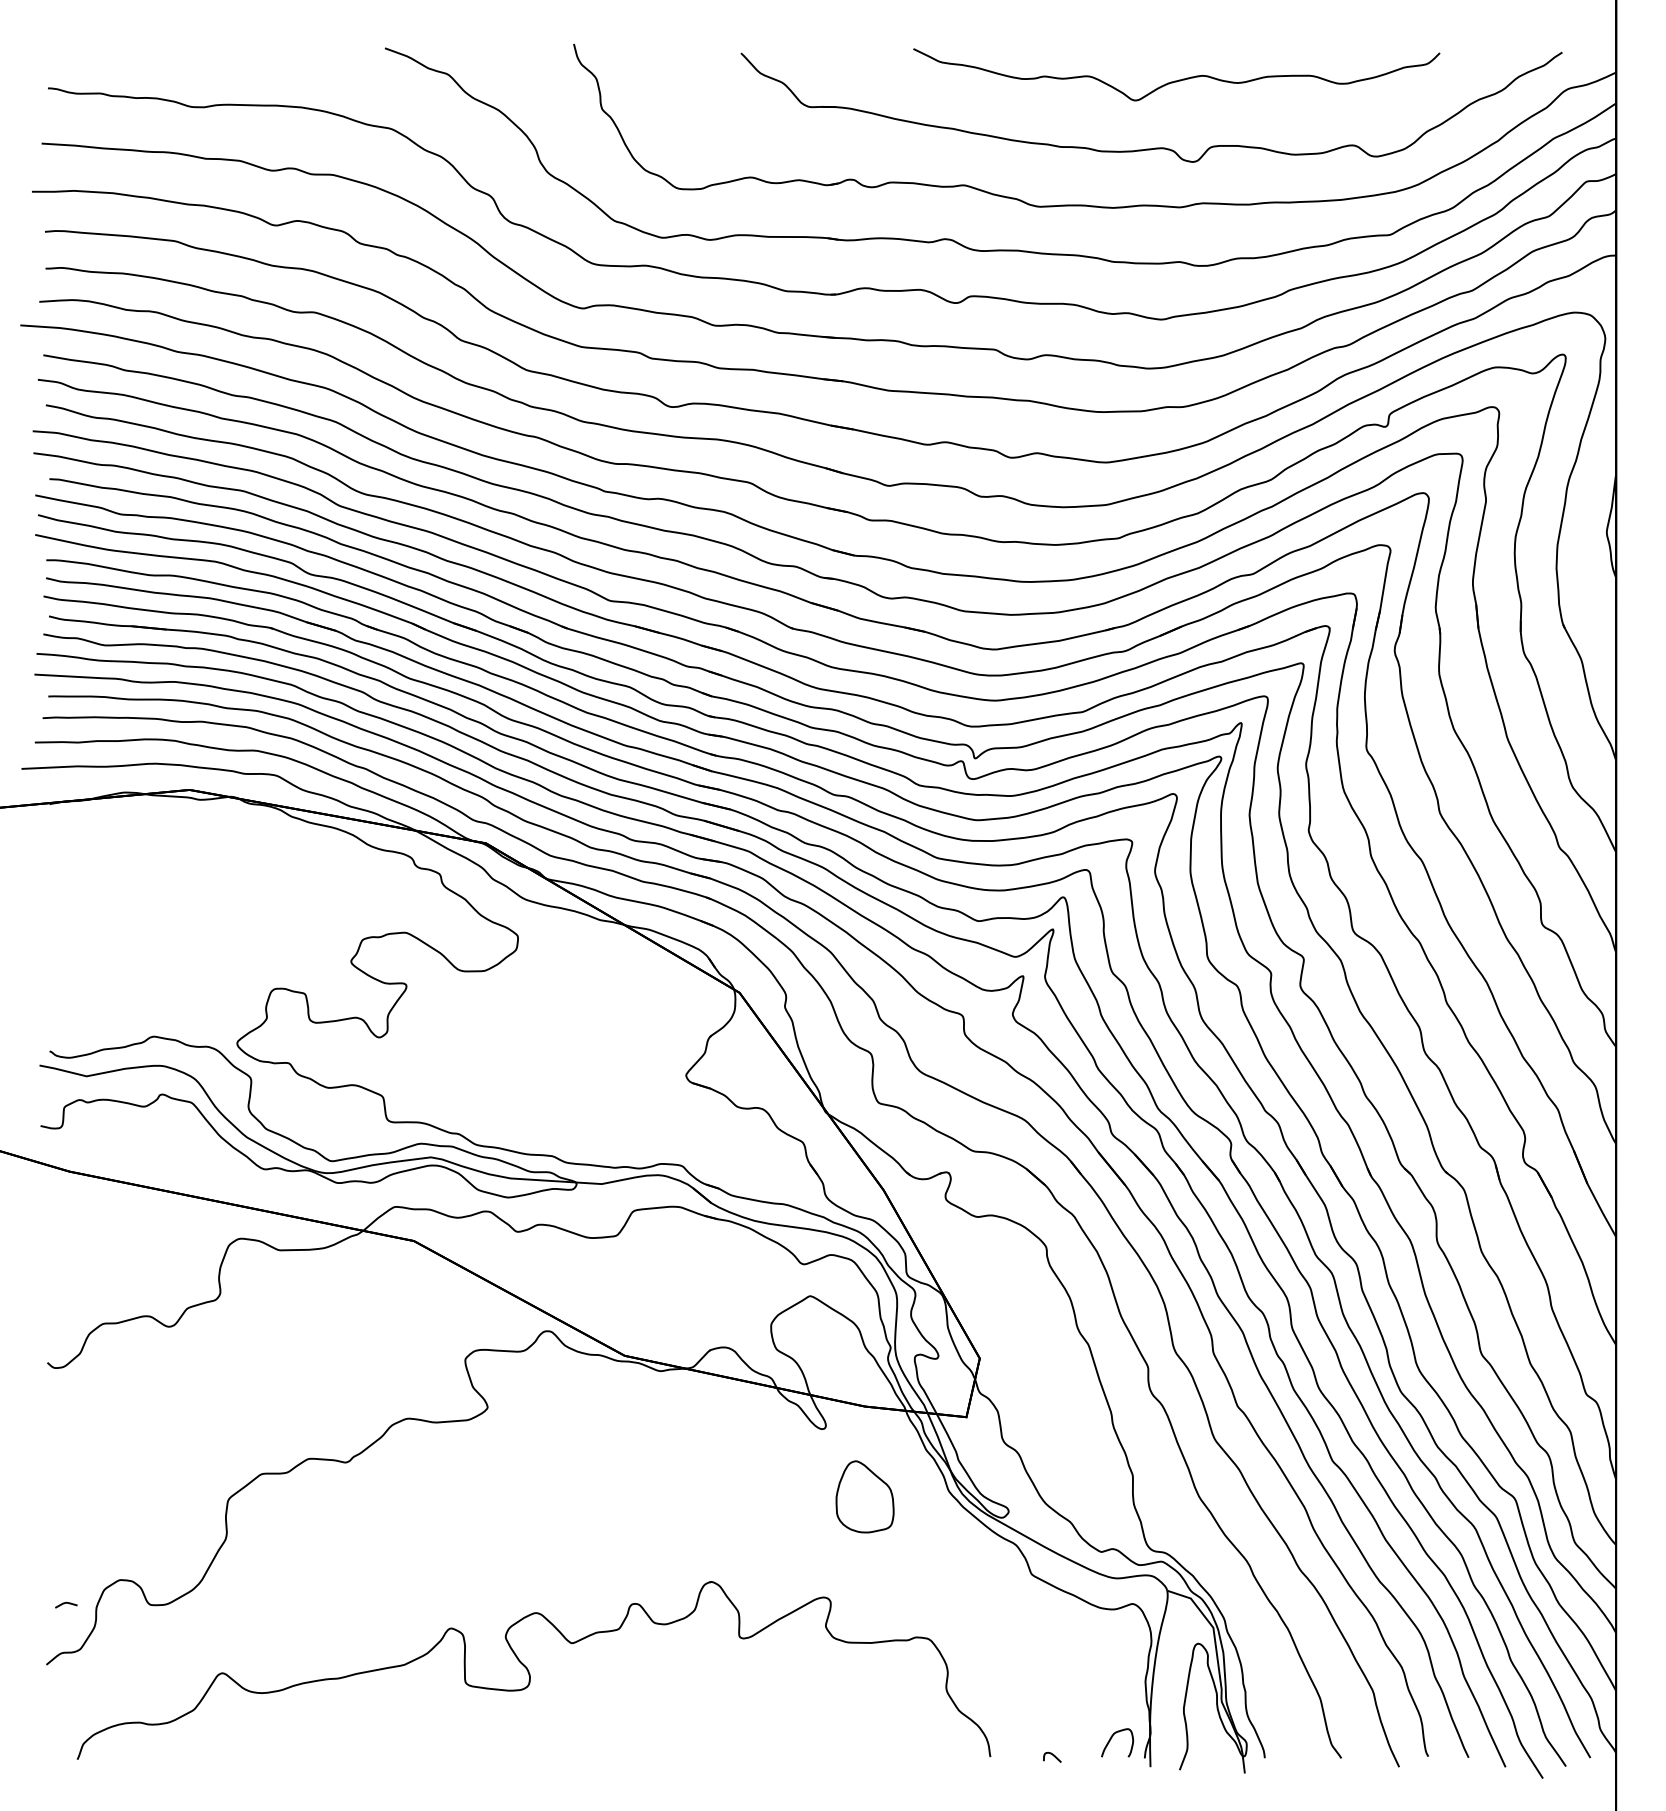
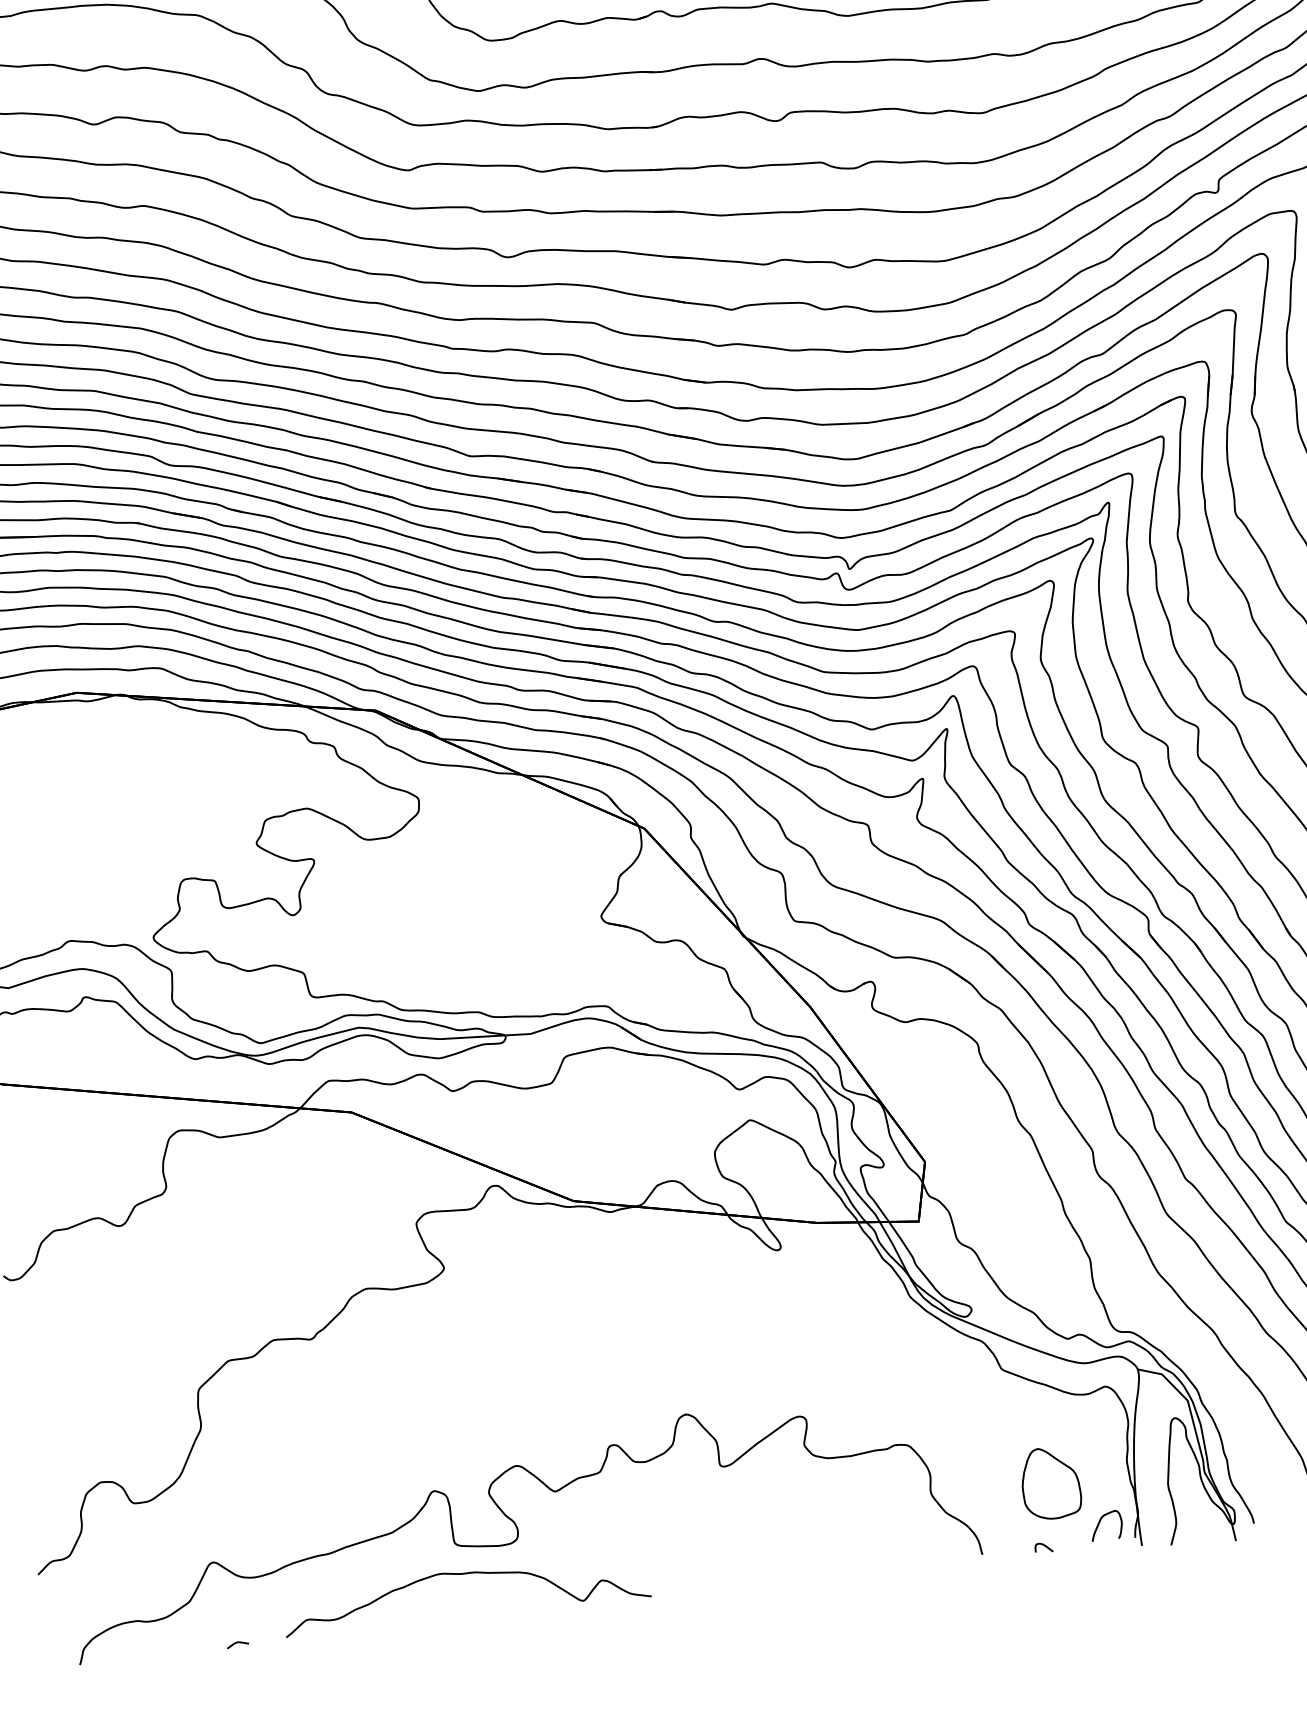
part: (864, 1496) -> (1050, 1482), moved
curve: (66, 1603) -> (237, 1643), moved
curve: (470, 1715) -> (463, 1574), added

